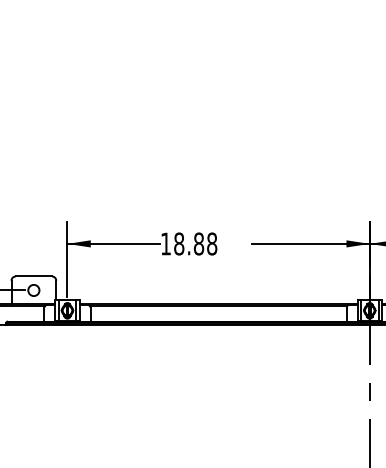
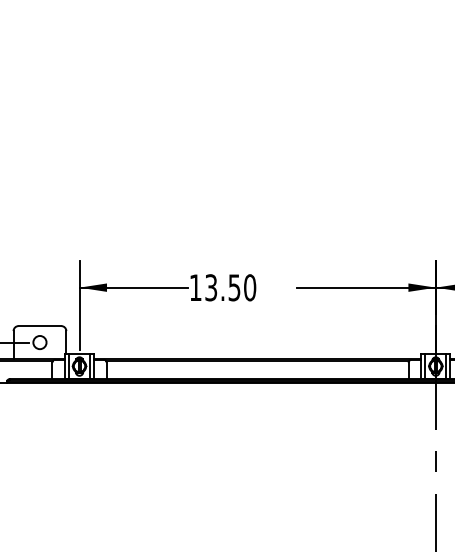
text: (195, 243) -> (230, 287), 18.88 -> 13.50

